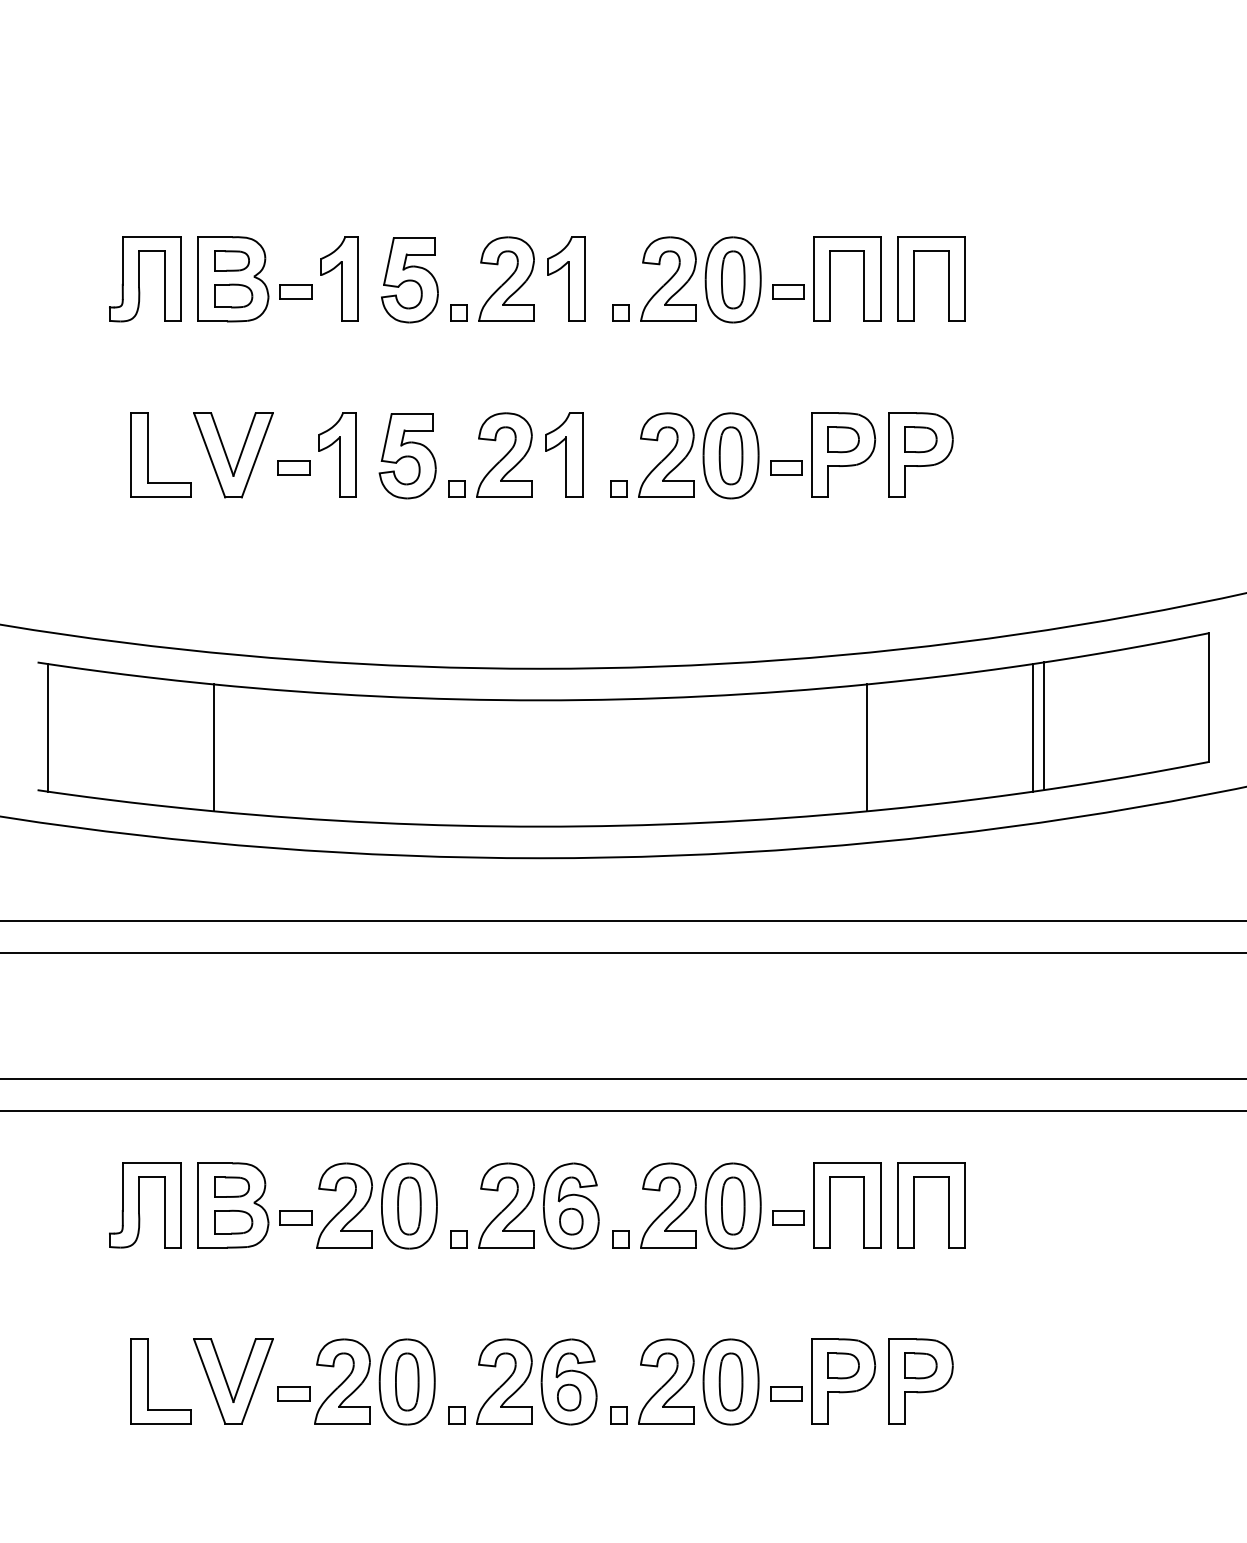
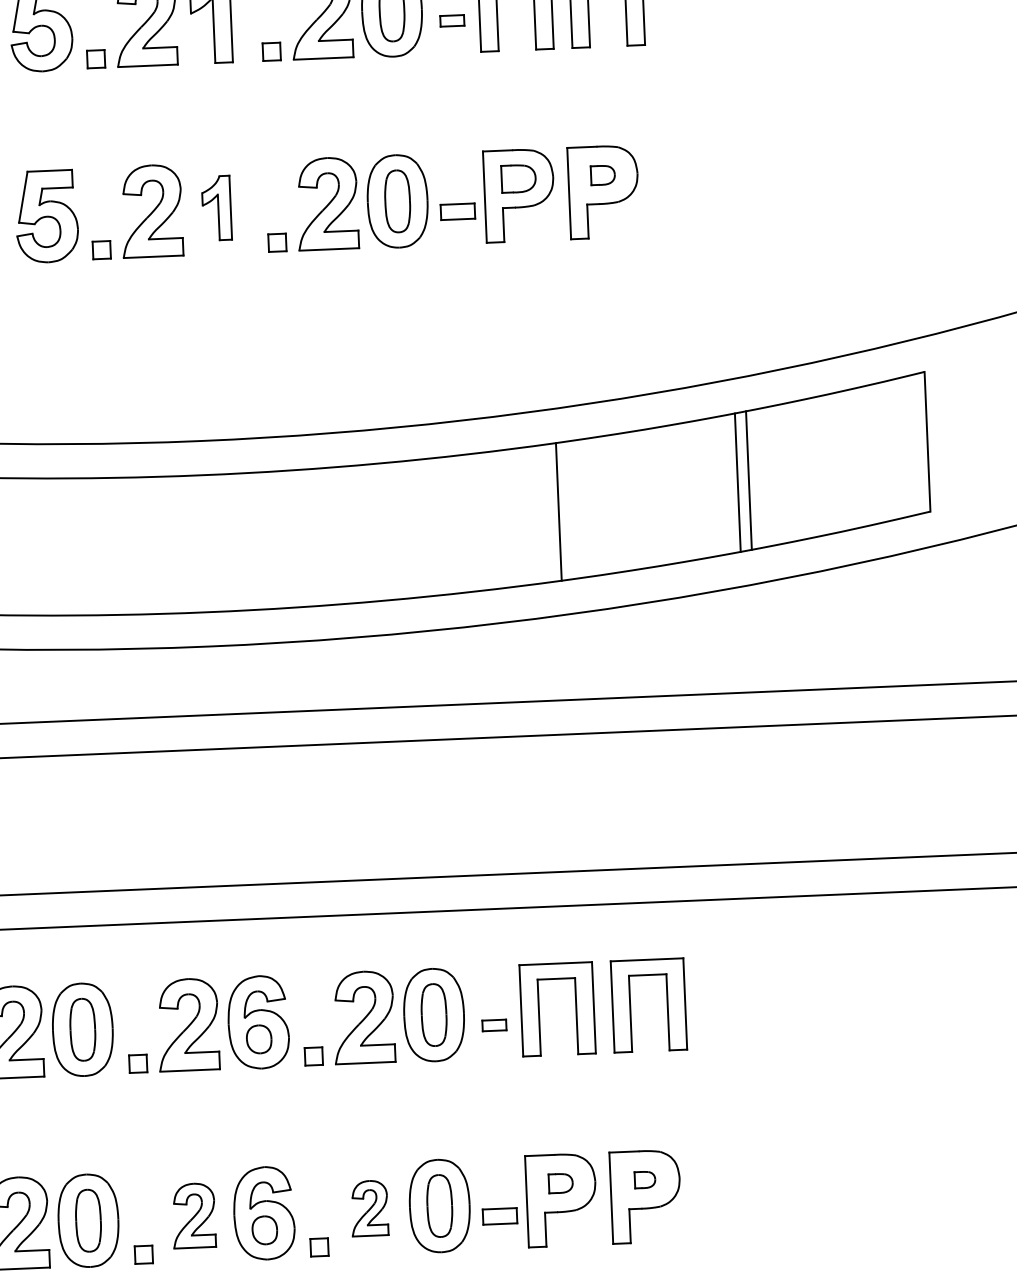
part: (788, 291) -> (452, 20), size x0.7
part: (920, 439) -> (602, 175), size x0.7
part: (564, 454) -> (216, 207), size x0.7
part: (788, 1217) -> (494, 1024), size x0.7
part: (843, 1365) -> (560, 1183), size x0.7
part: (920, 1365) -> (644, 1179), size x0.6
part: (504, 1381) -> (193, 1215), size x0.7
part: (666, 1381) -> (369, 1208), size x0.6

